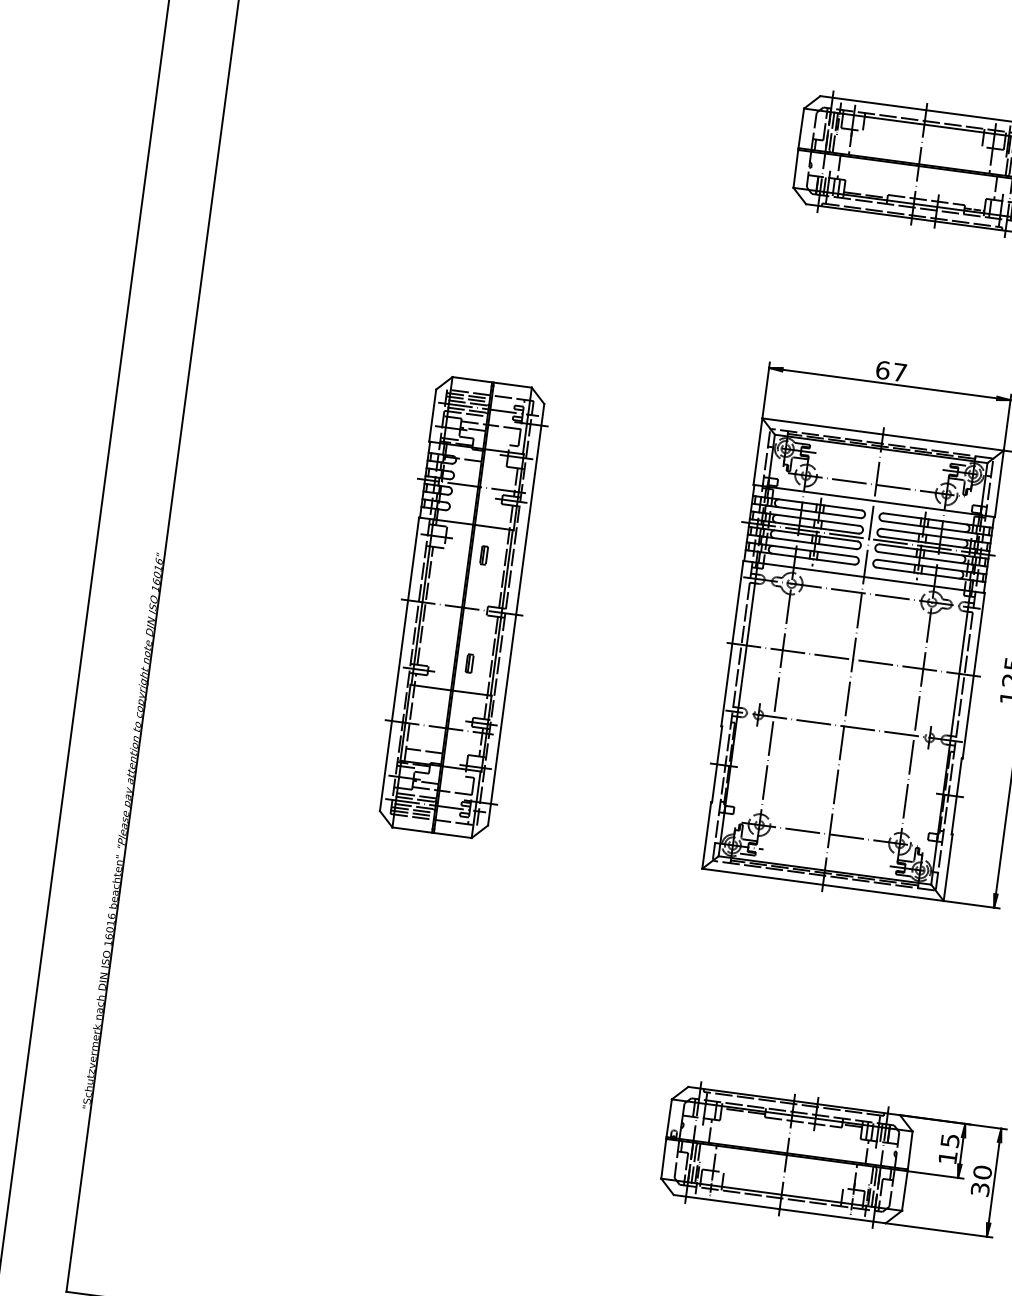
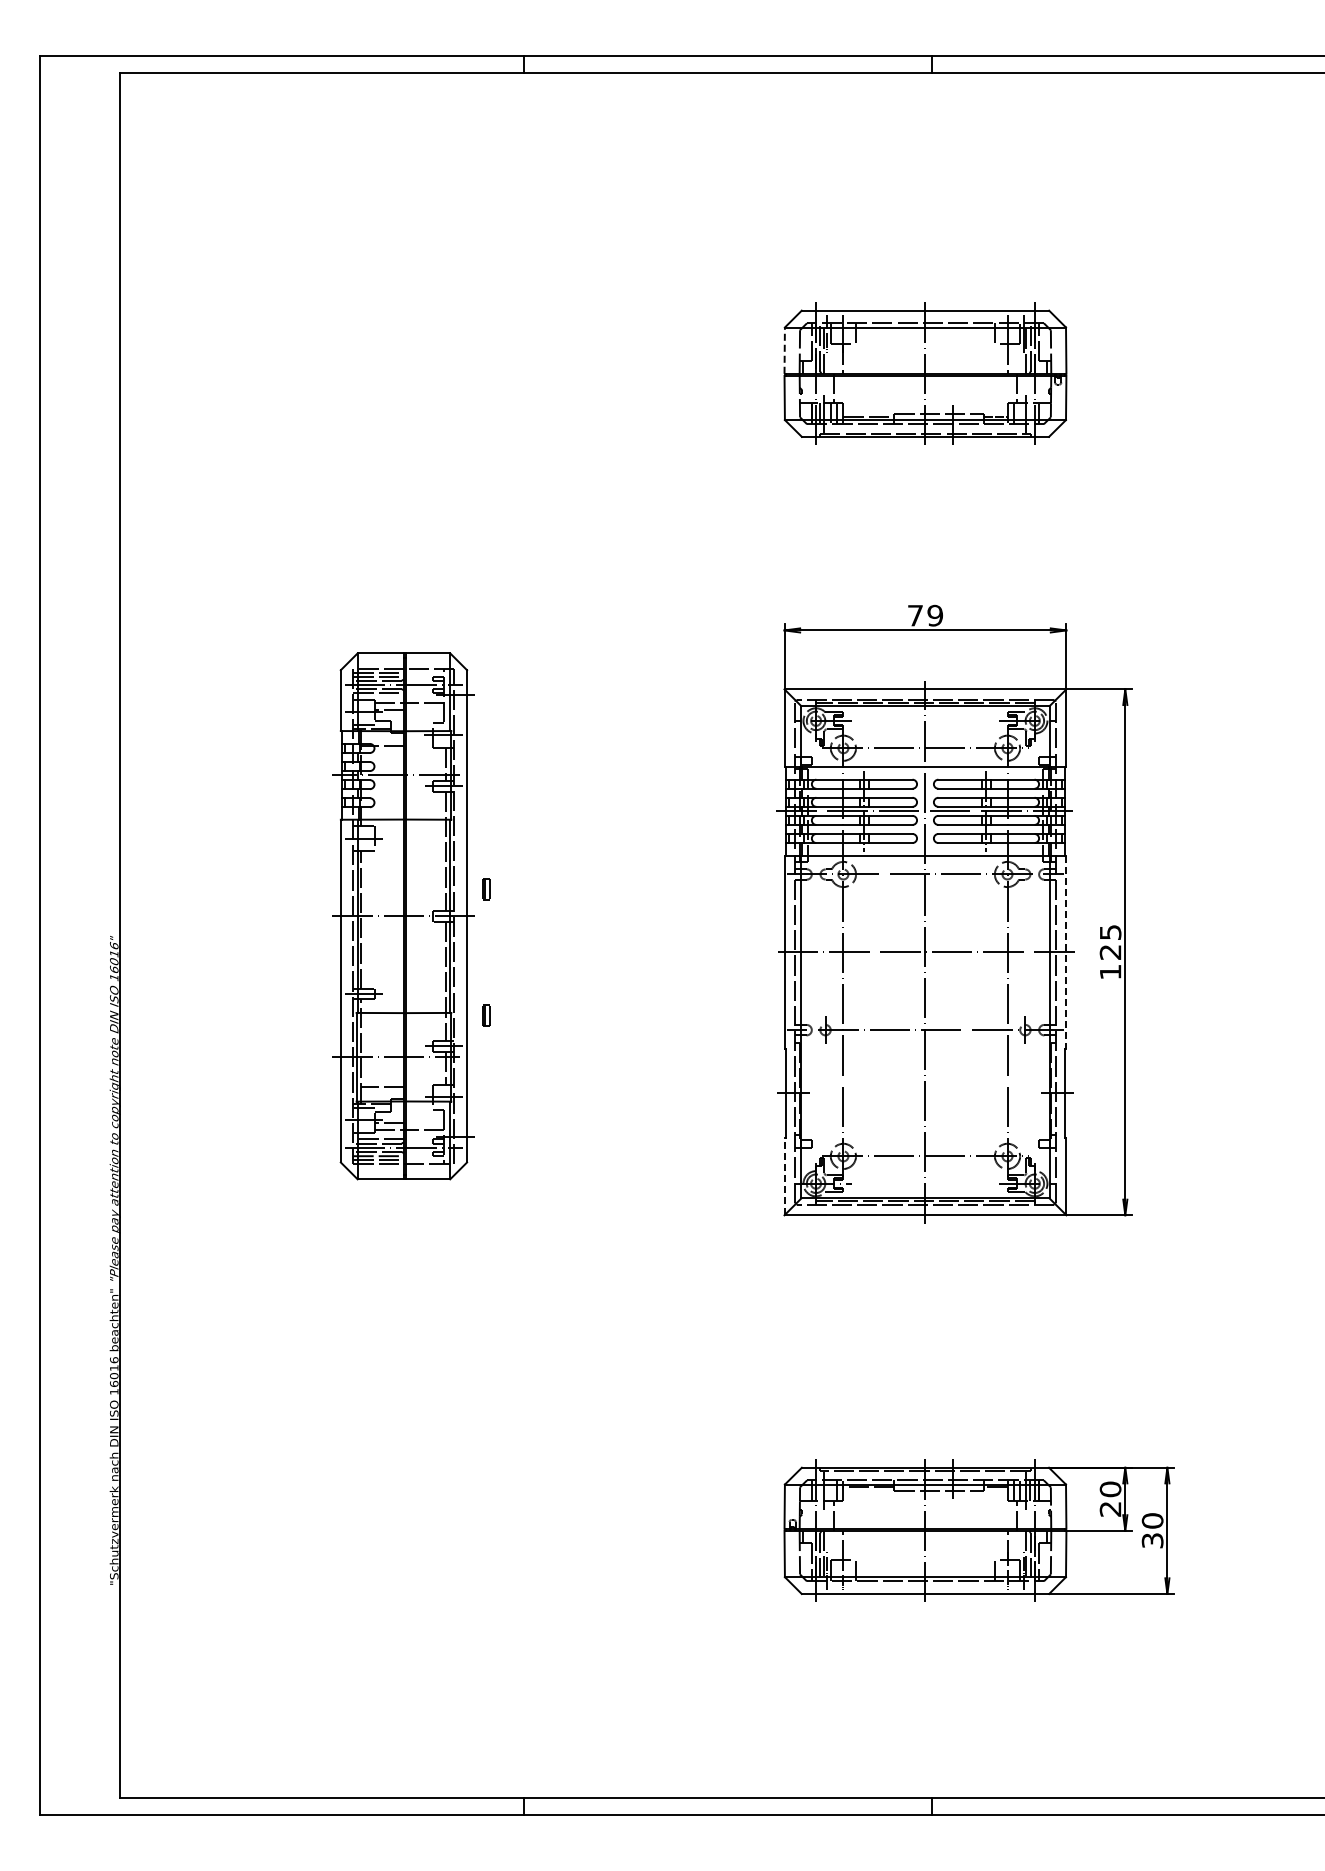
line: (801, 128) -> (784, 350), solid -> dashed
text: (890, 371) -> (924, 615), 67 -> 79
part: (461, 607) -> (403, 916), moved
line: (973, 675) -> (1066, 952), solid -> dashed
line: (706, 835) -> (784, 1176), solid -> dashed
text: (949, 1148) -> (1110, 1498), 15 -> 20

